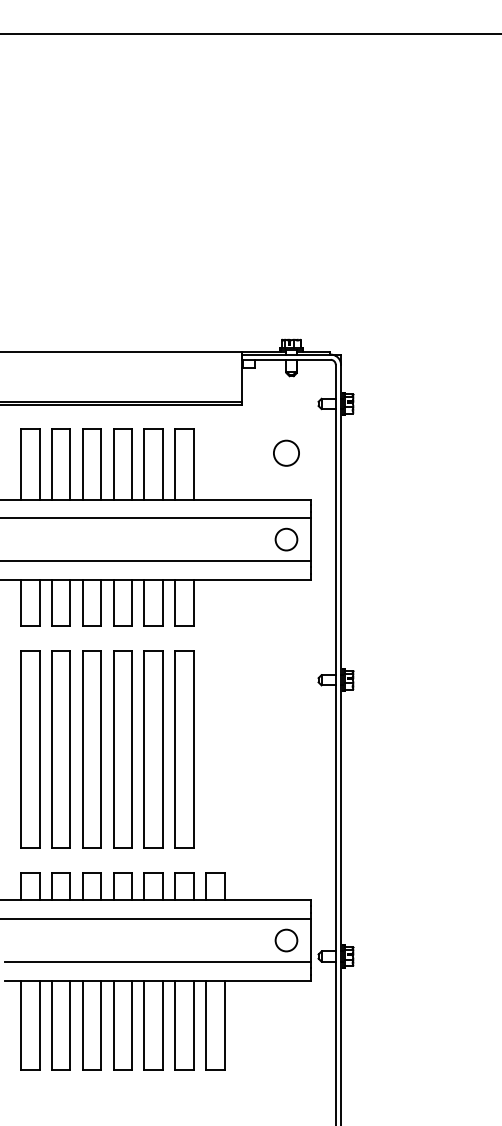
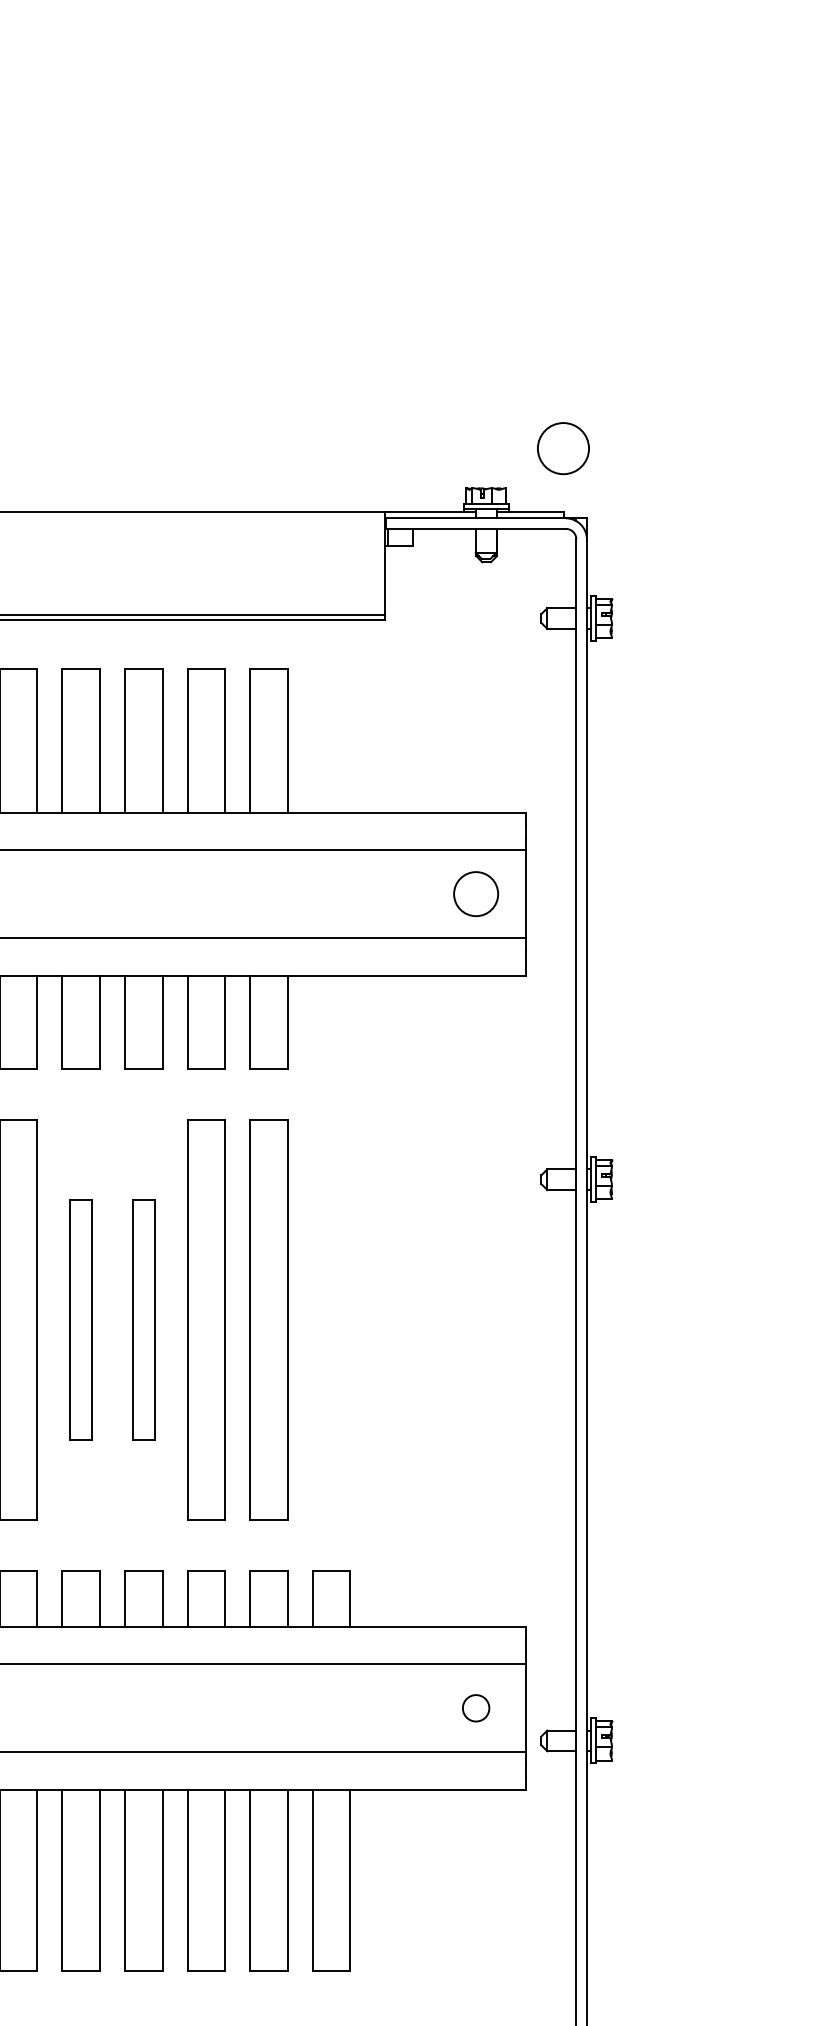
circle: (286, 452) -> (563, 447), moved
part: (91, 749) -> (80, 1320), size x0.6
part: (122, 749) -> (143, 1320), size x0.6
circle: (286, 940) -> (476, 1708), size x0.6

